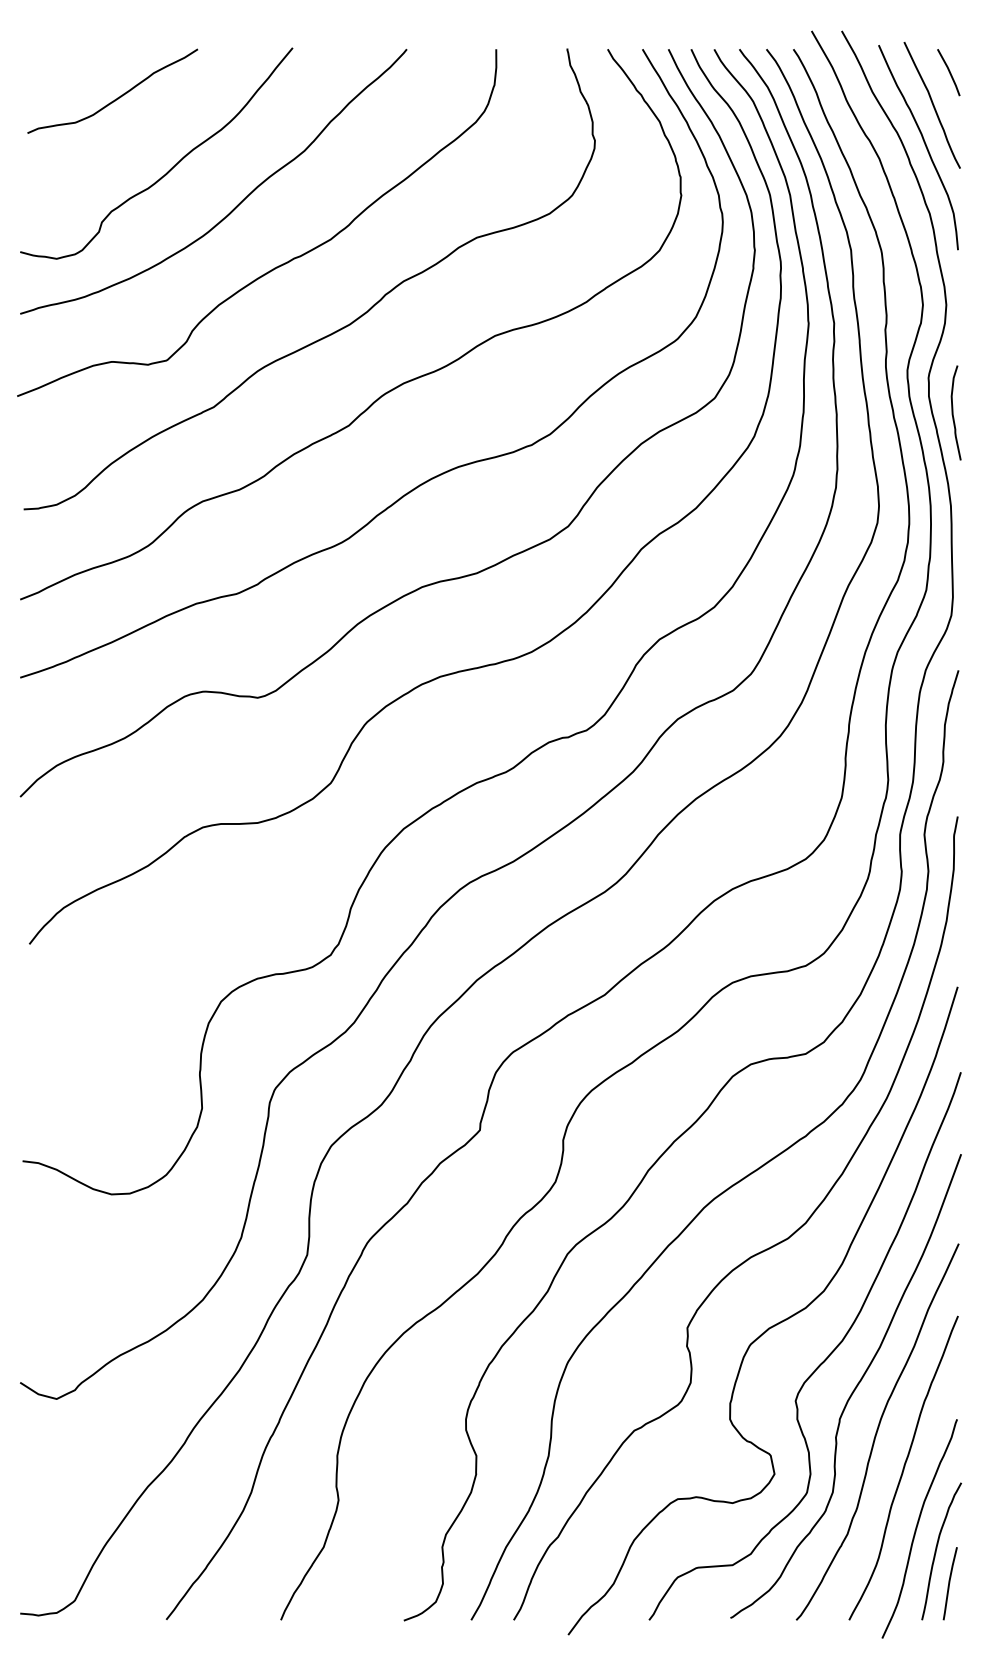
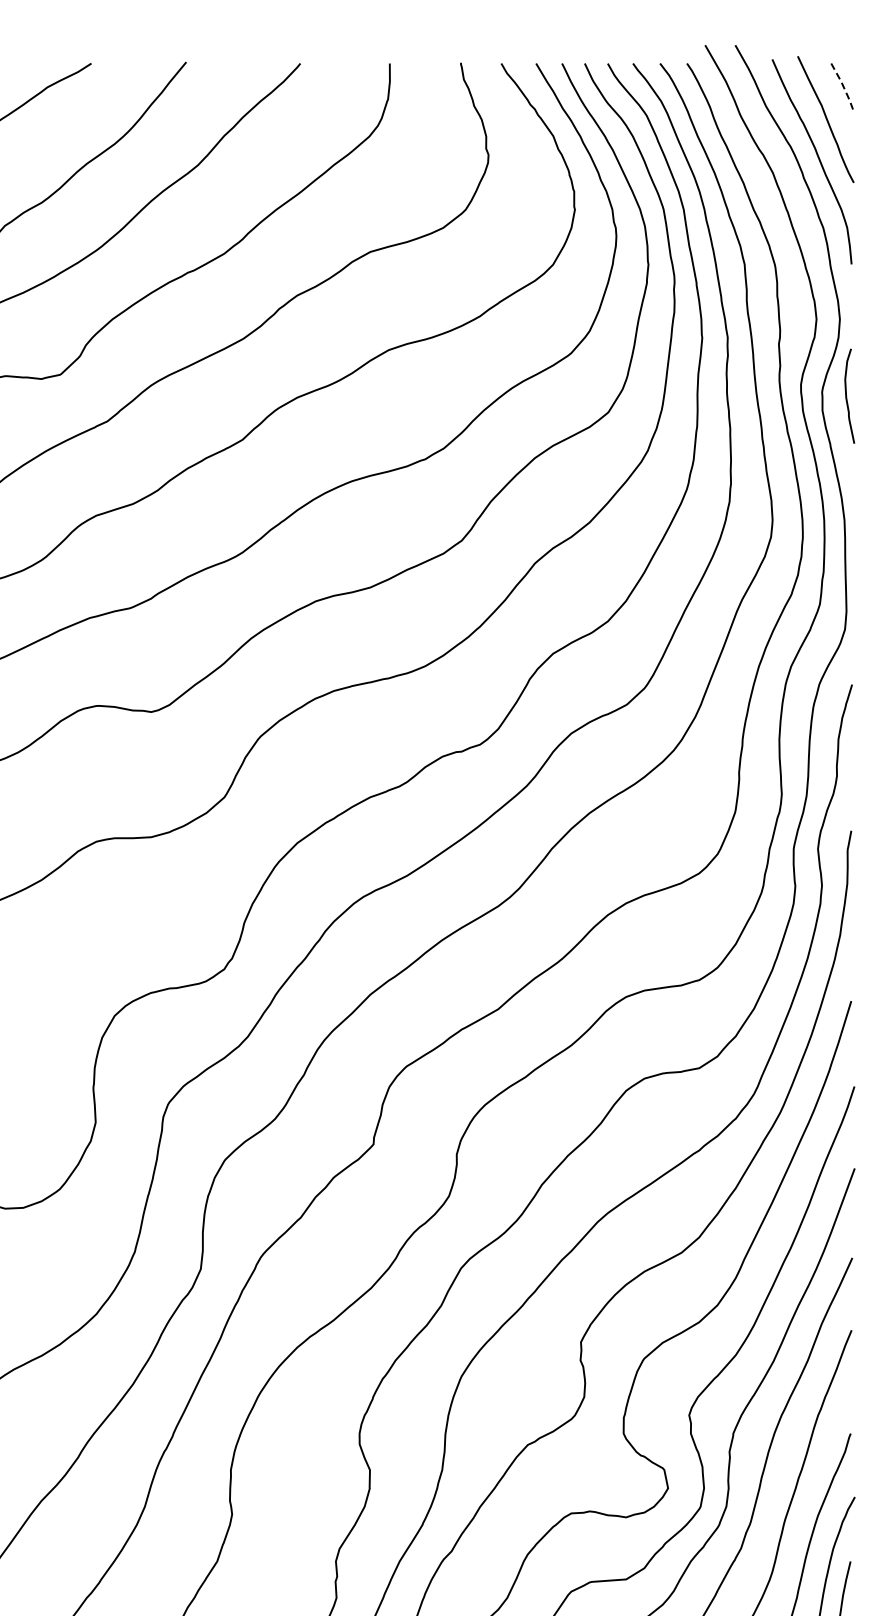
line: (950, 72) -> (844, 86), solid -> dashed
curve: (953, 412) -> (847, 395), moved

